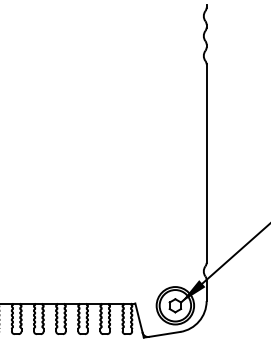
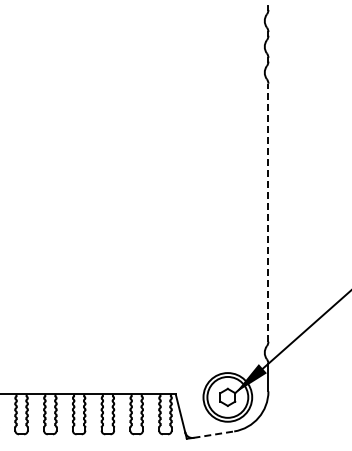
line: (206, 163) -> (268, 212), solid -> dashed
line: (164, 334) -> (213, 434), solid -> dashed

